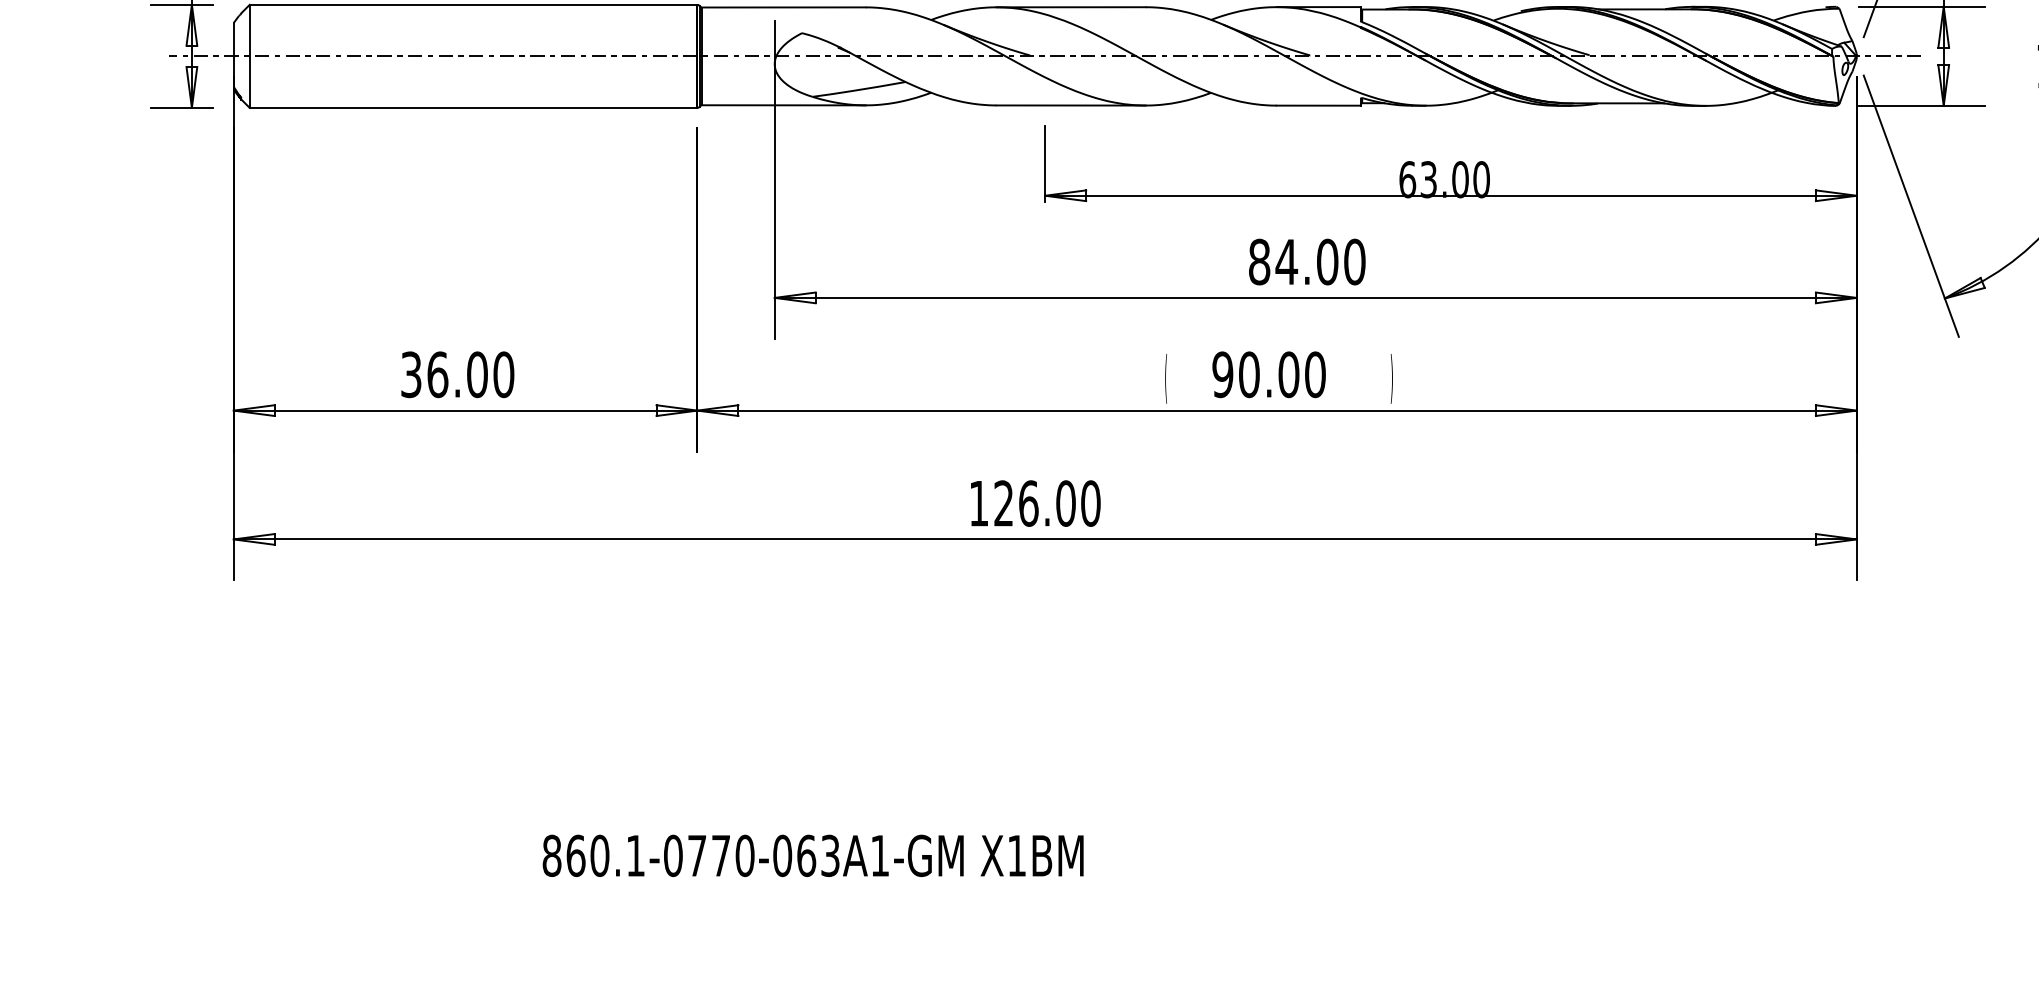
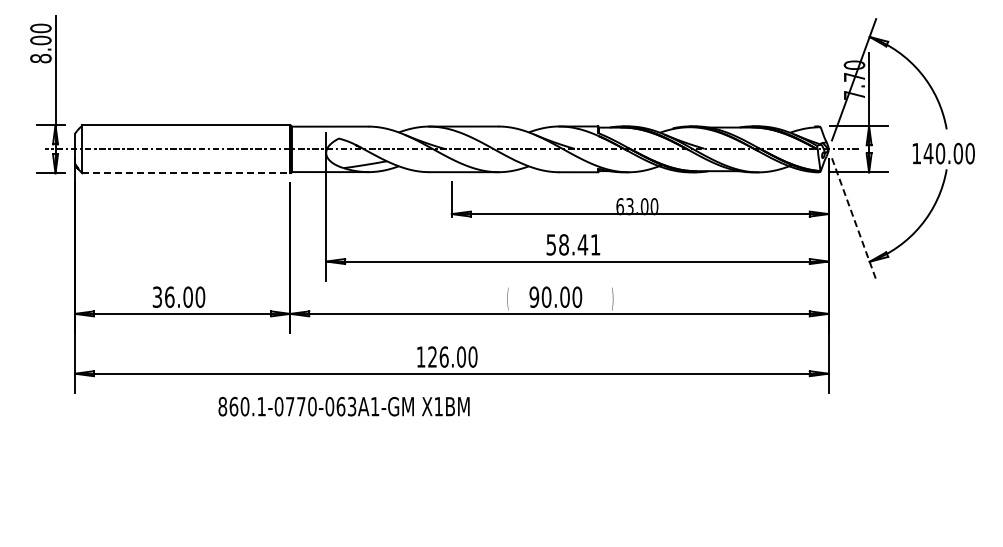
line: (473, 108) -> (186, 173), solid -> dashed
line: (1912, 205) -> (854, 218), solid -> dashed
text: (1307, 261) -> (573, 244), 84.00 -> 58.41
text: (811, 855) -> (343, 406), moved

